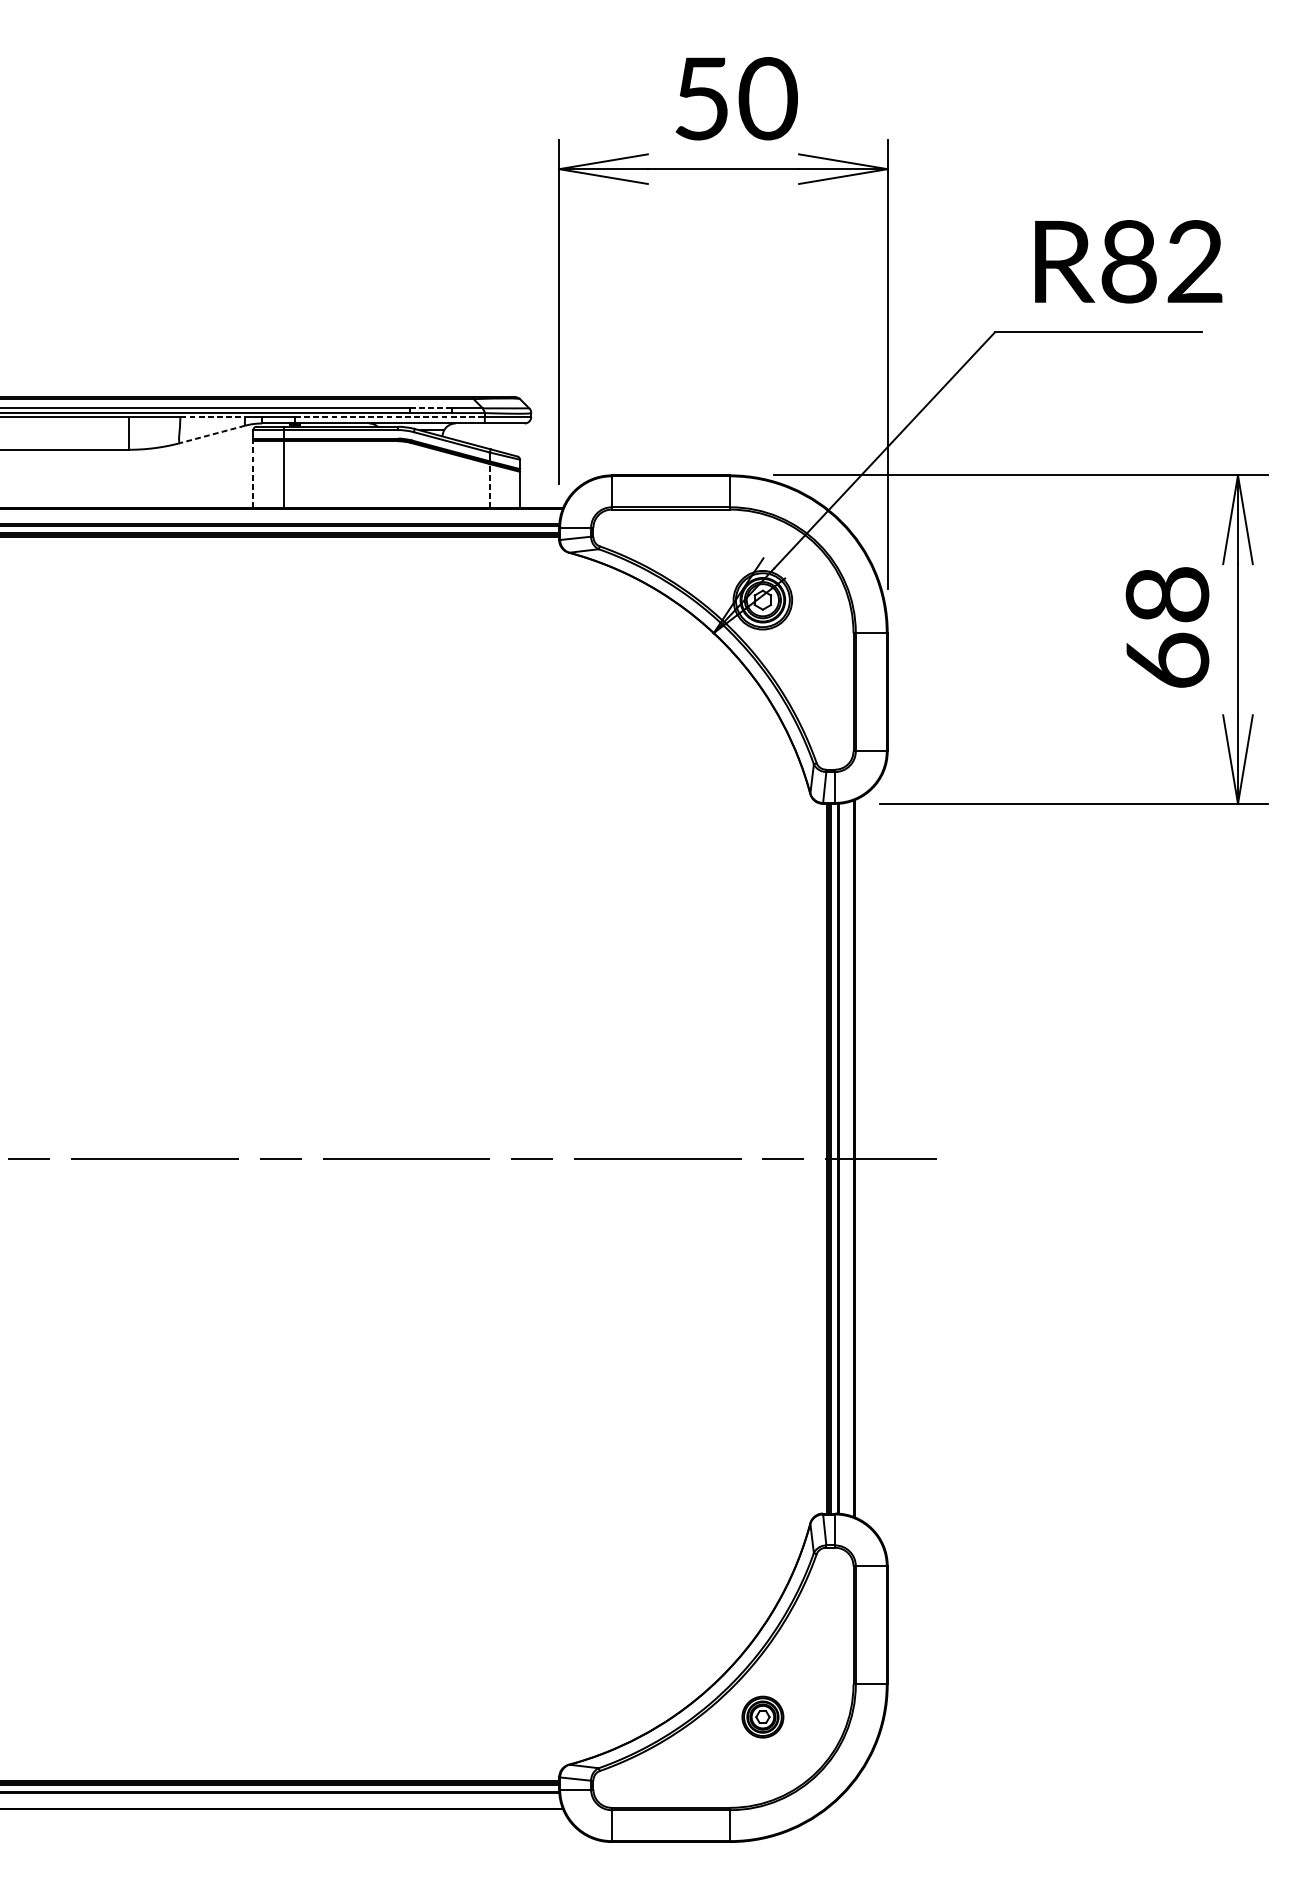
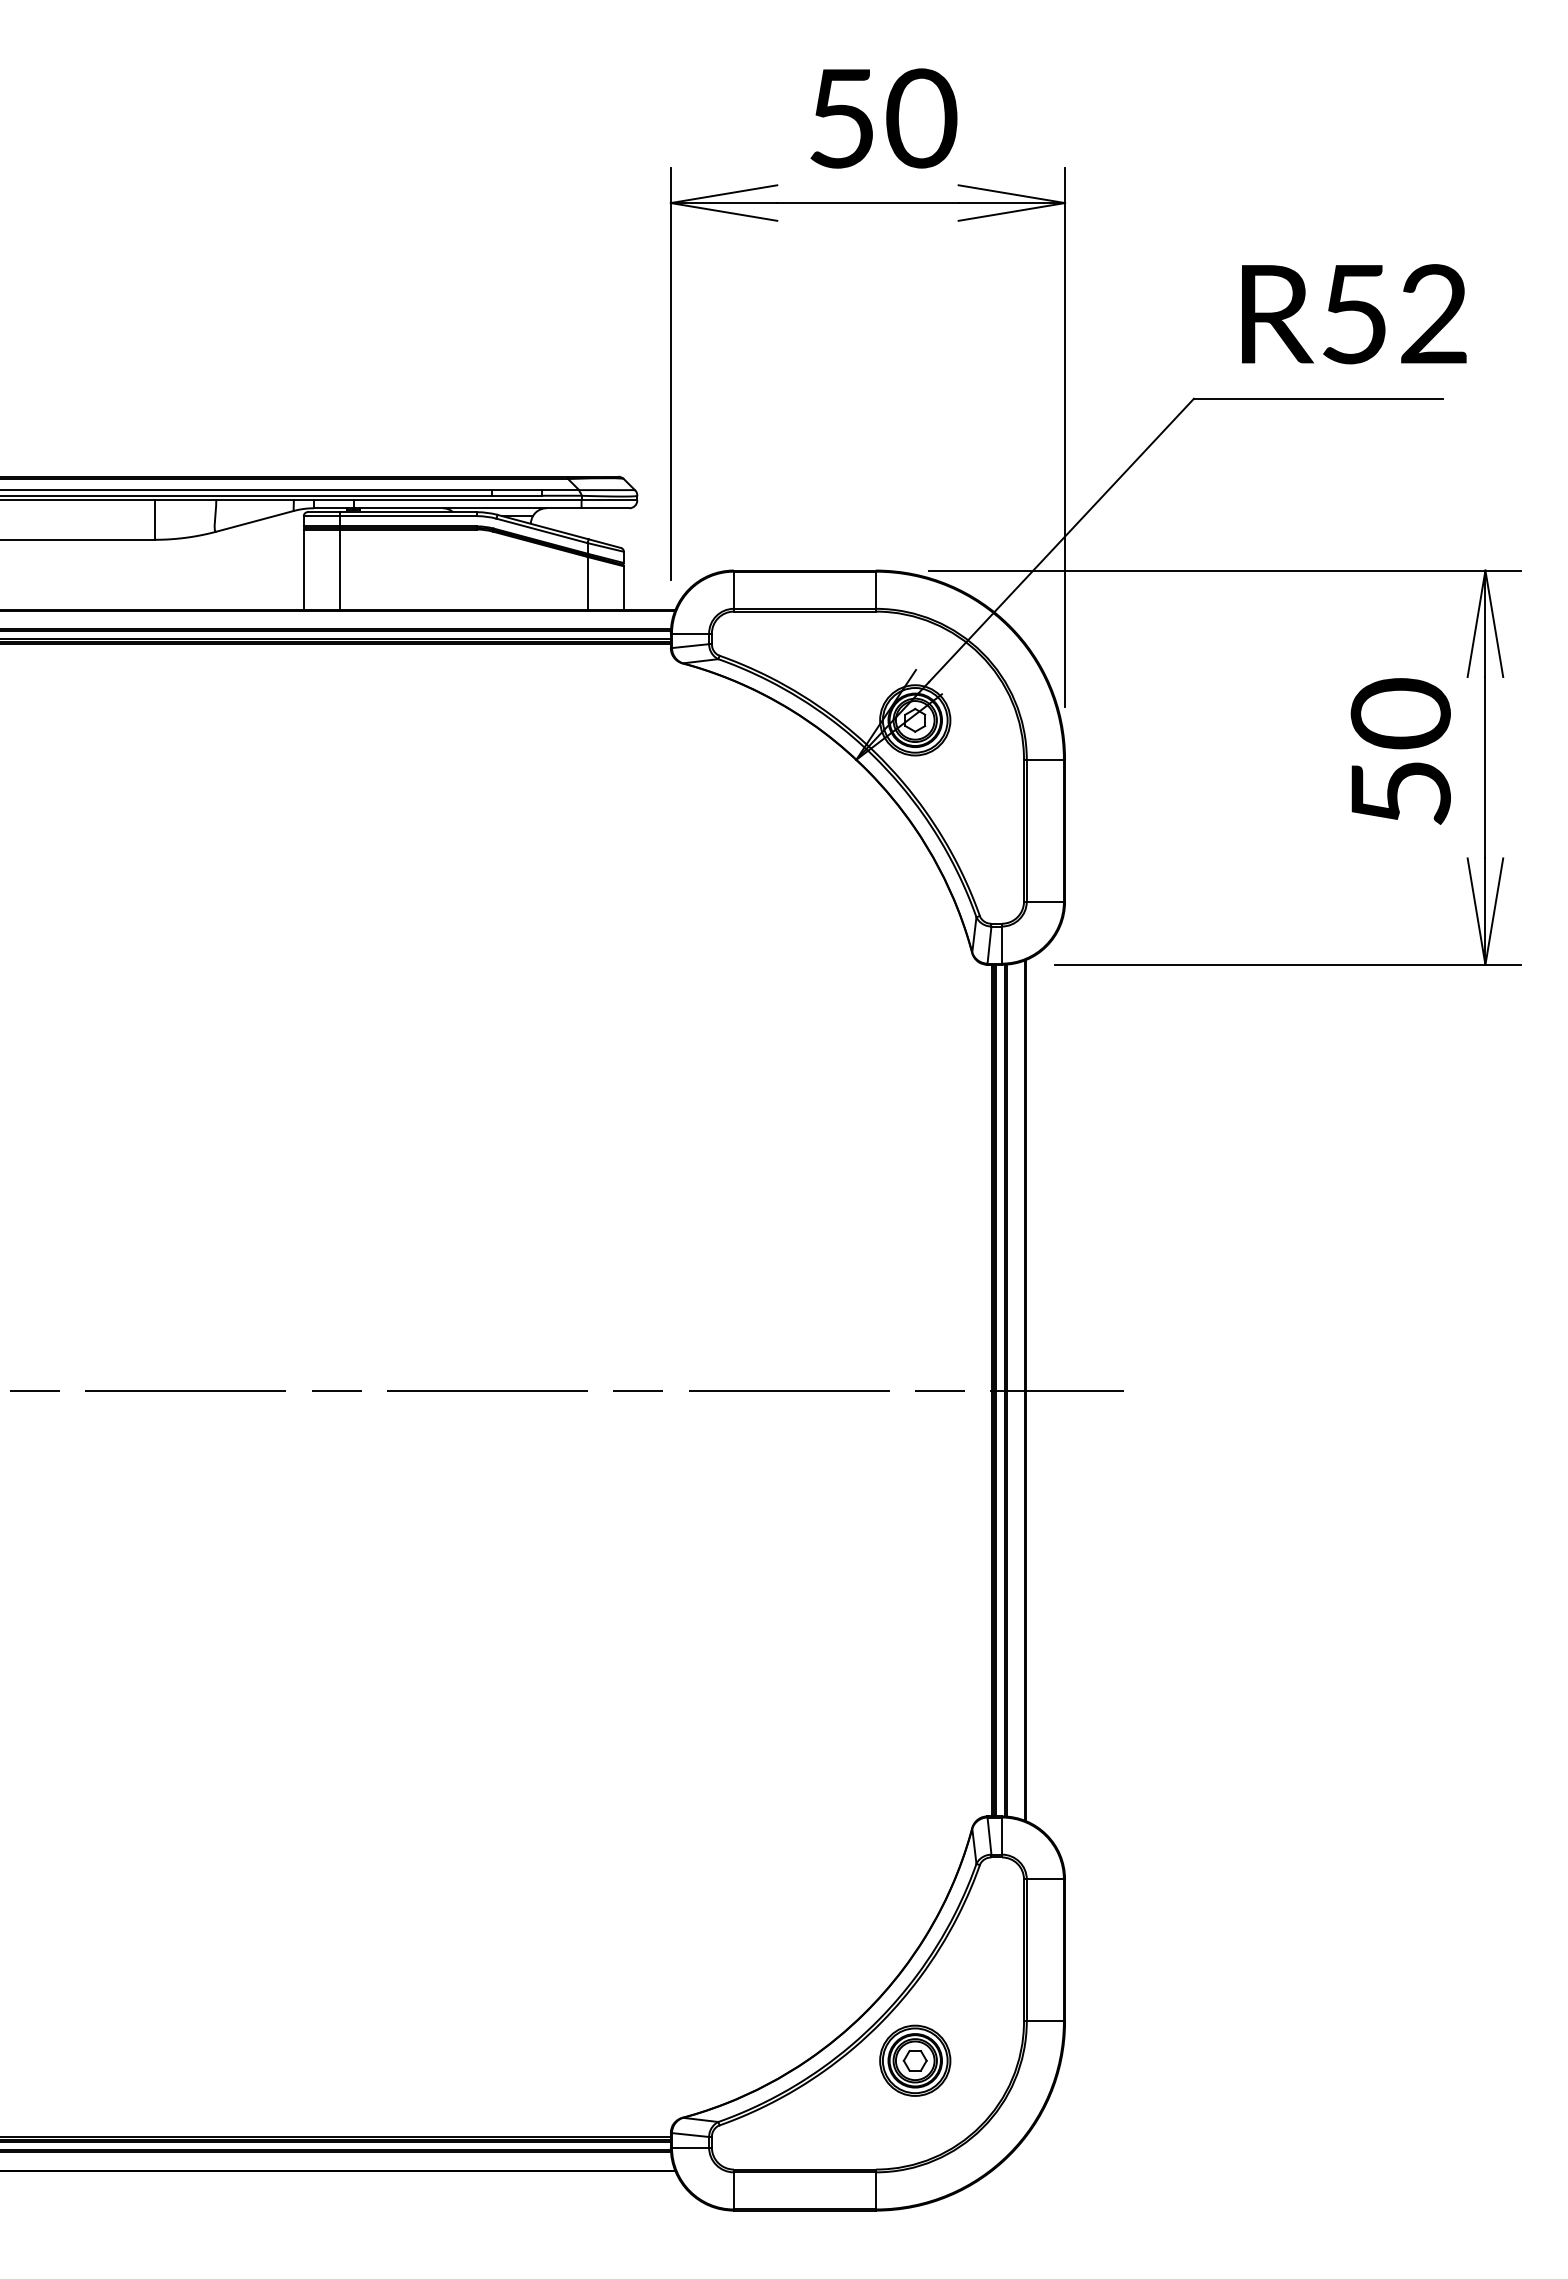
text: (1128, 262) -> (1354, 314), R82 -> R52
line: (430, 408) -> (516, 490), dashed -> solid
line: (213, 417) -> (255, 500), dashed -> solid
line: (389, 417) -> (467, 500), dashed -> solid
line: (212, 434) -> (254, 521), dashed -> solid
line: (253, 474) -> (303, 569), dashed -> solid
line: (489, 485) -> (587, 582), dashed -> solid
text: (1167, 626) -> (1400, 751), 68 -> 50
part: (763, 1716) -> (915, 2060), size x1.43

